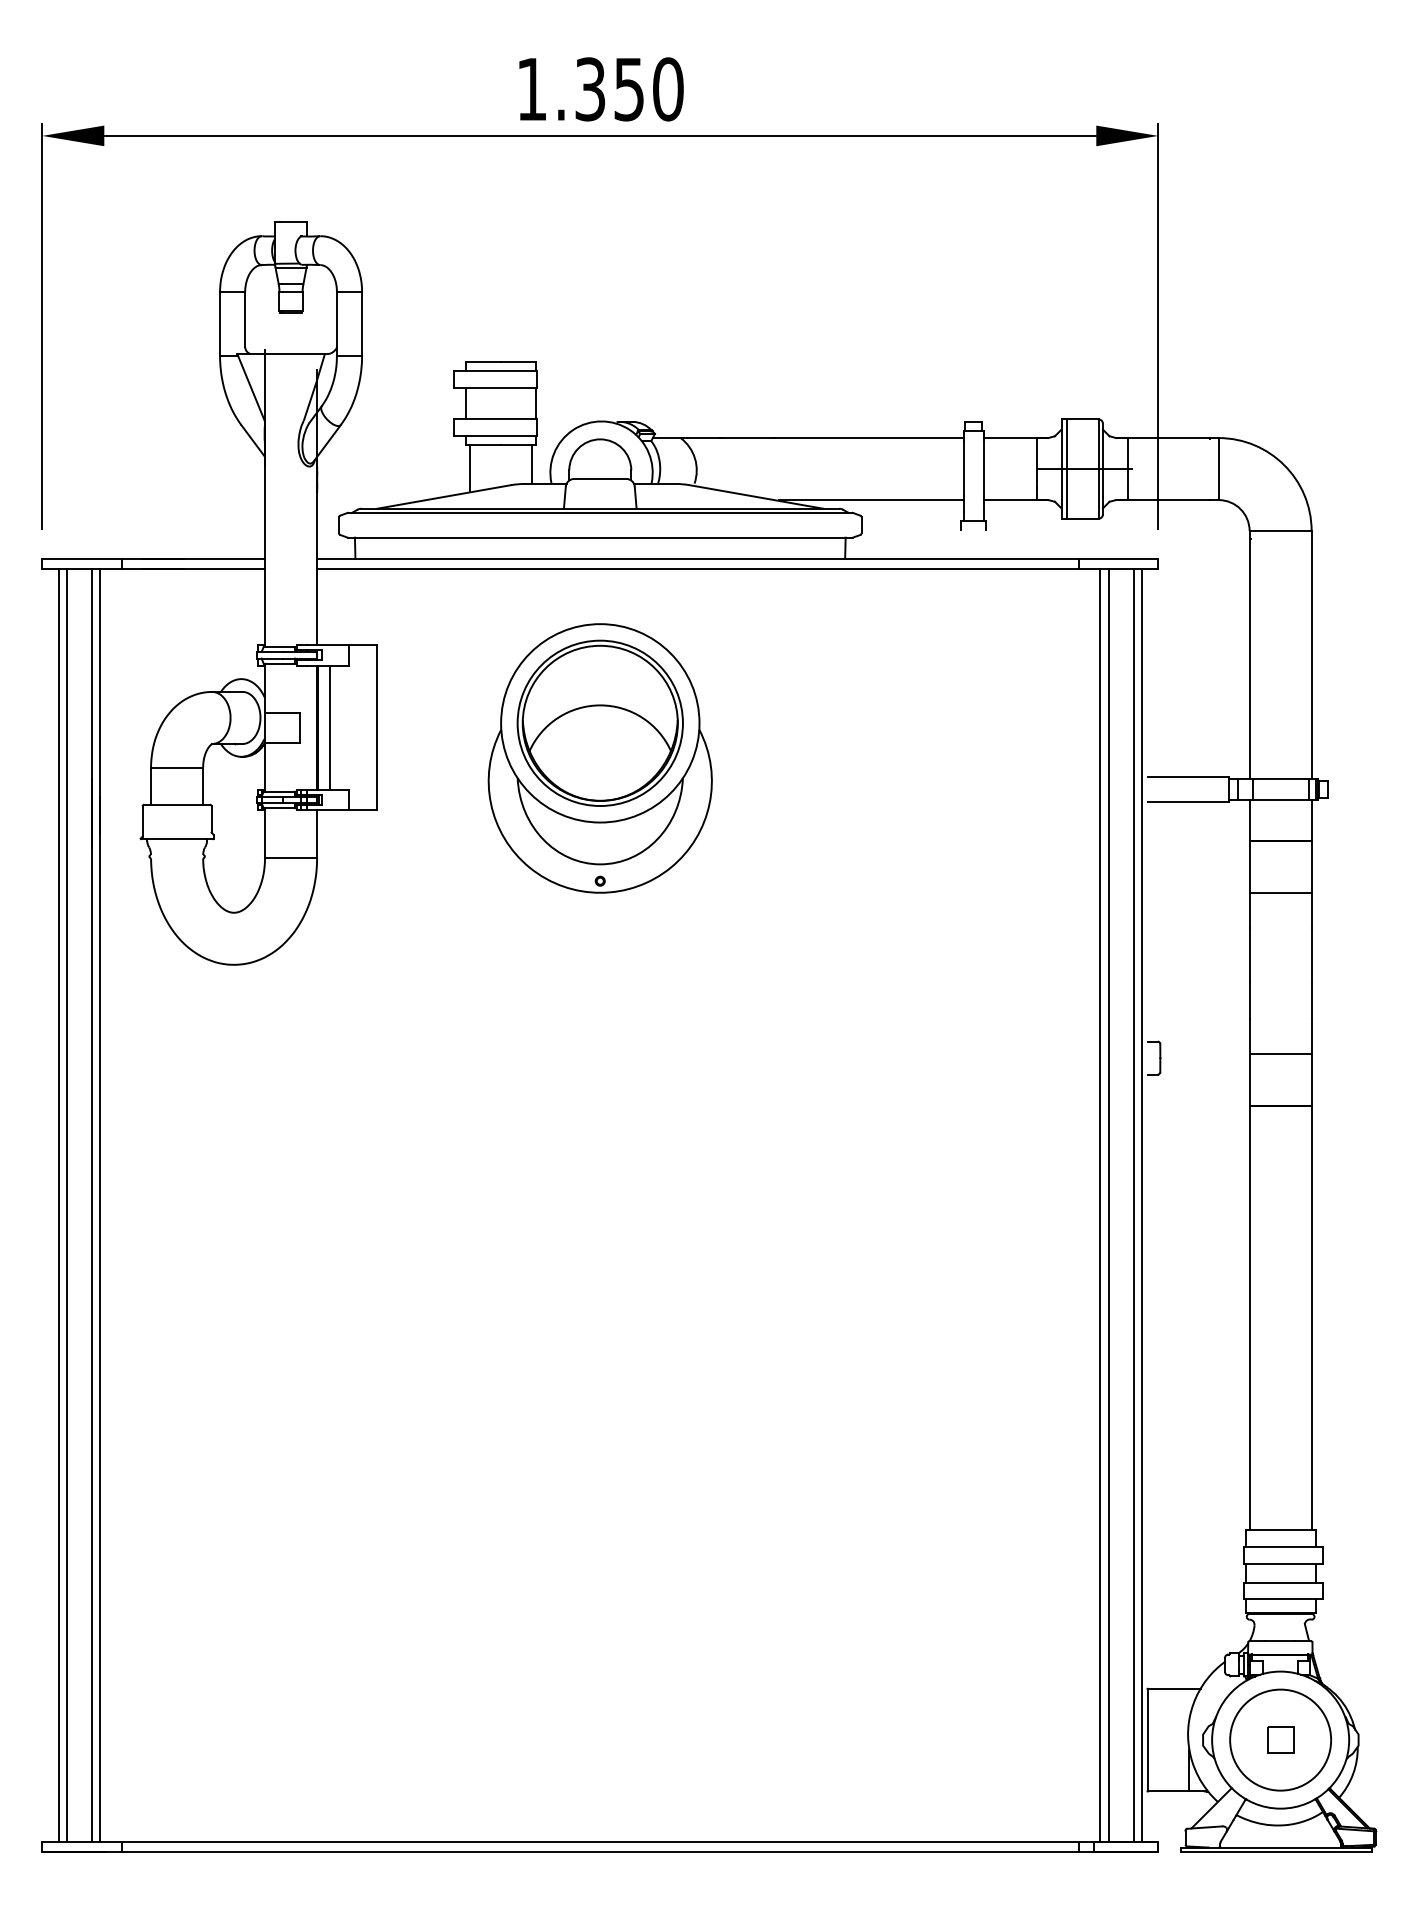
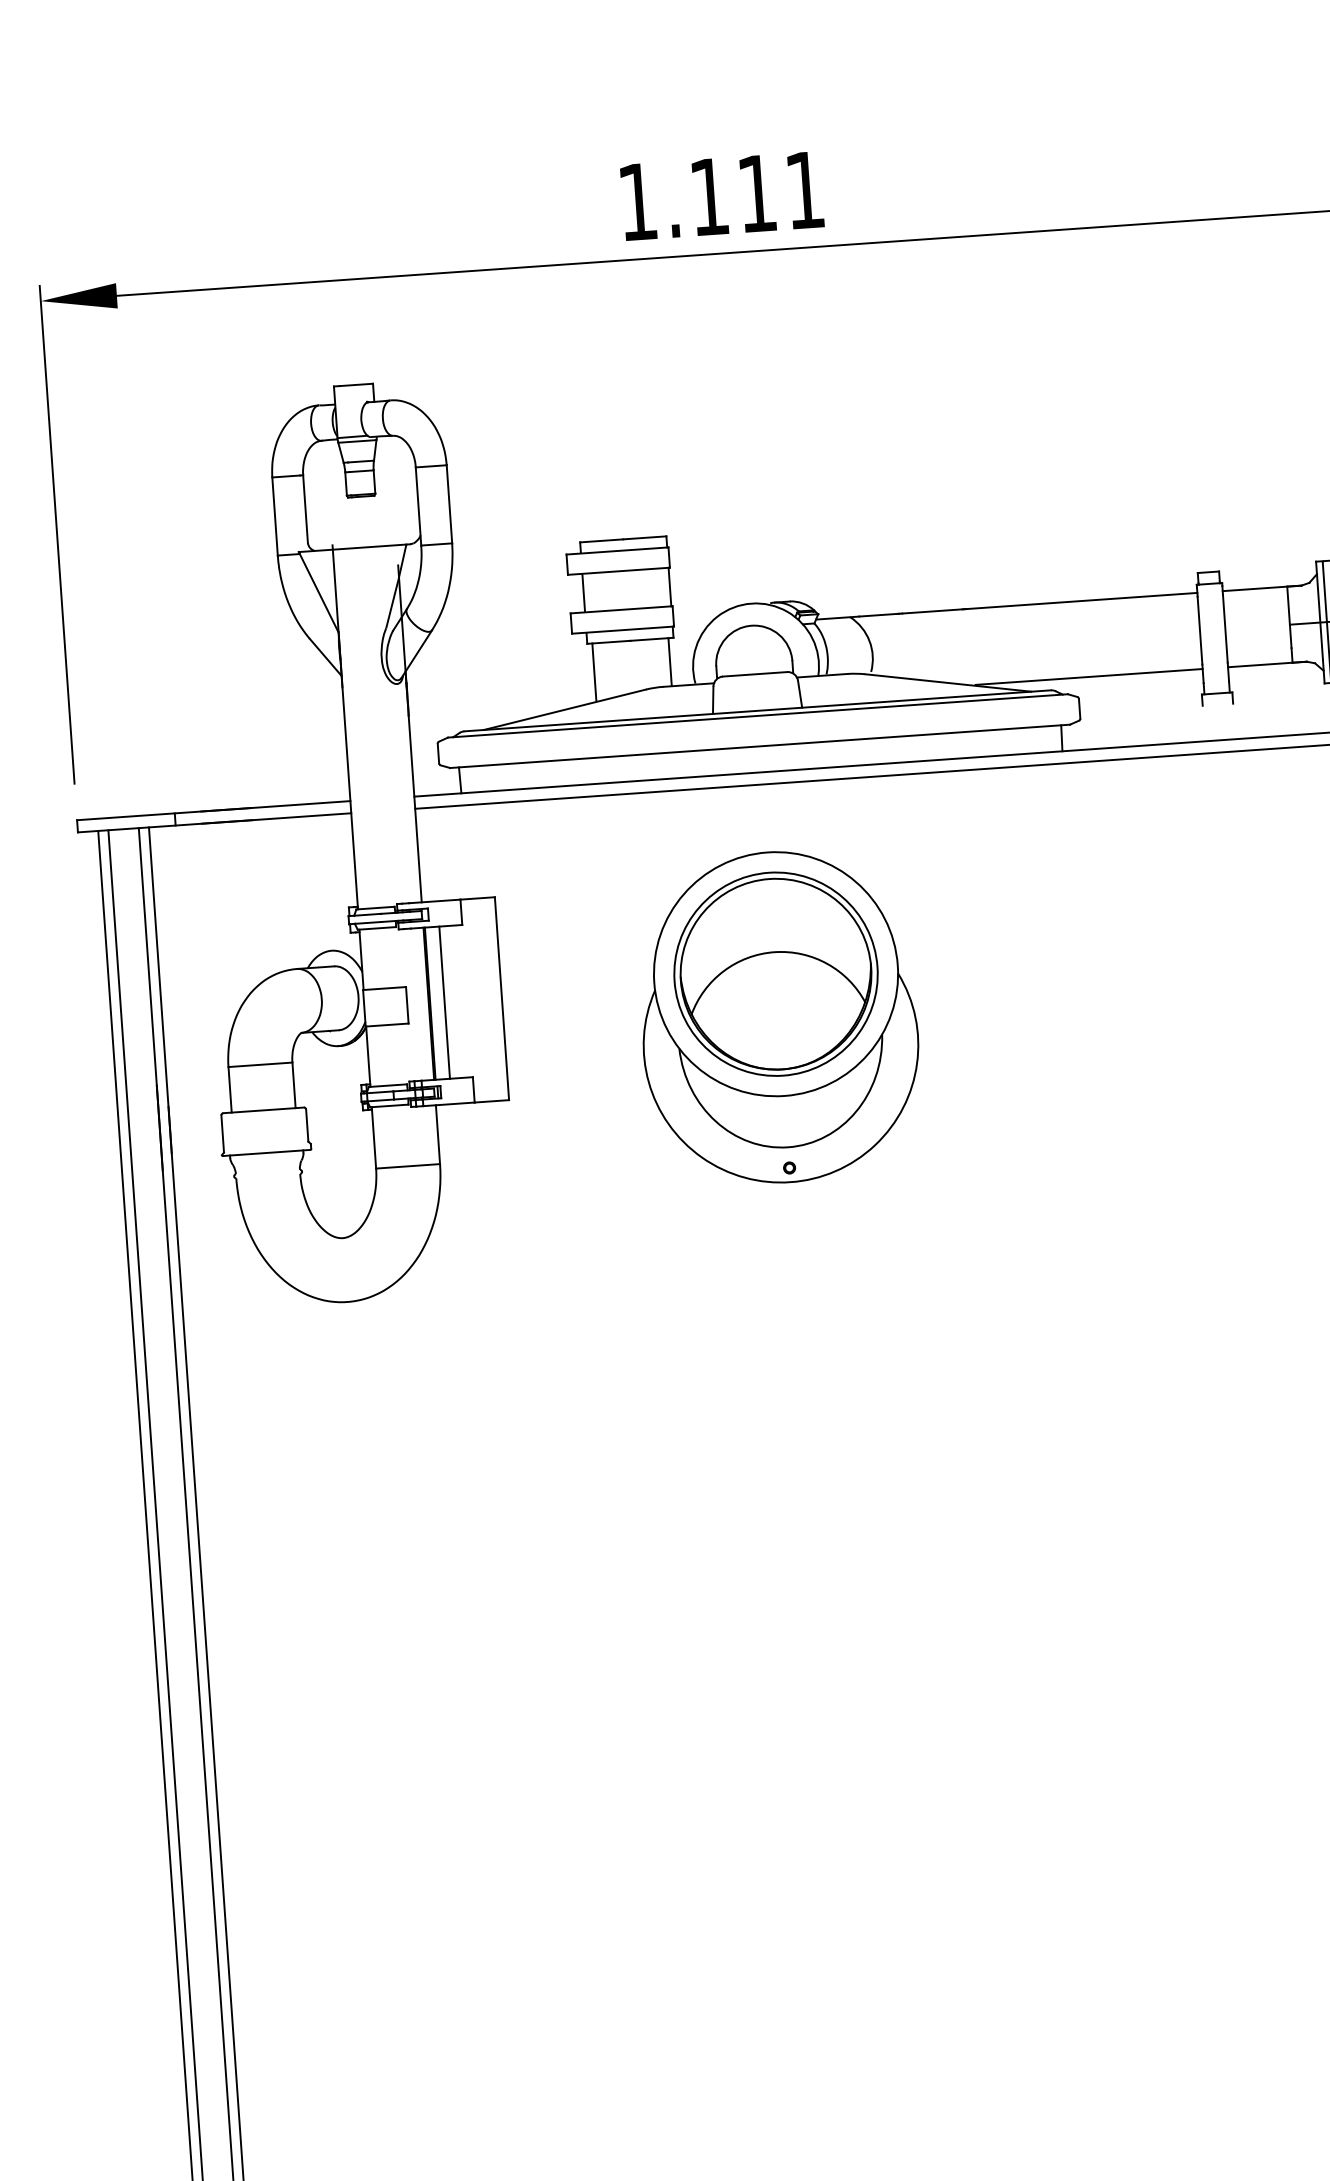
text: (629, 89) -> (757, 193), 1.350 -> 1.111

